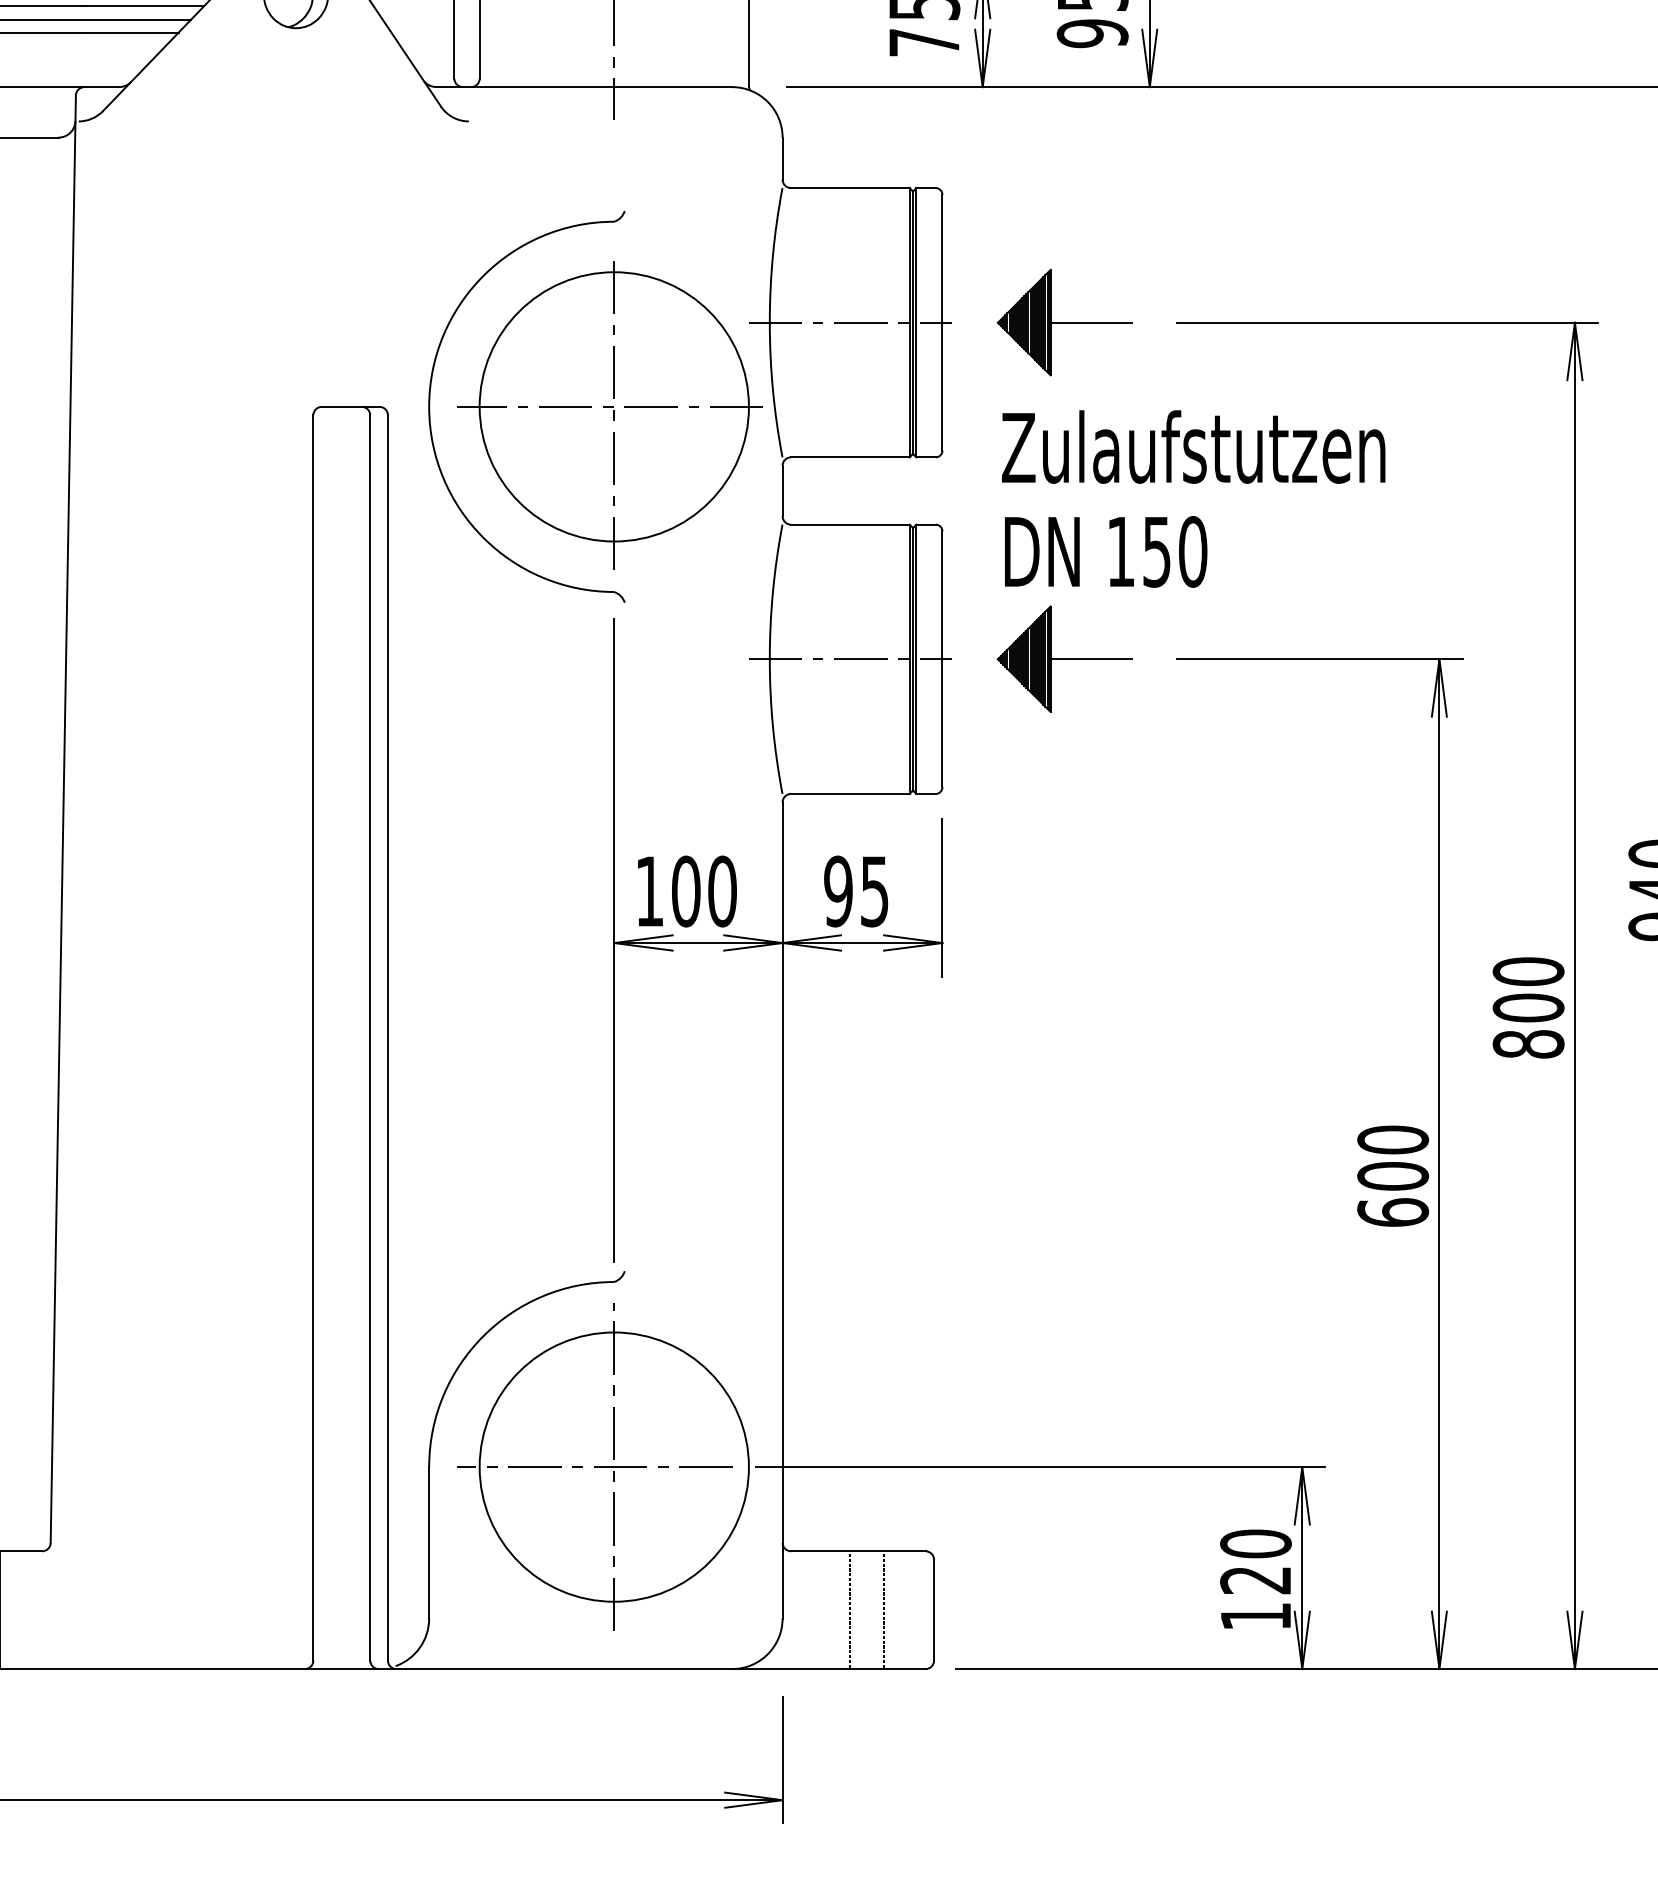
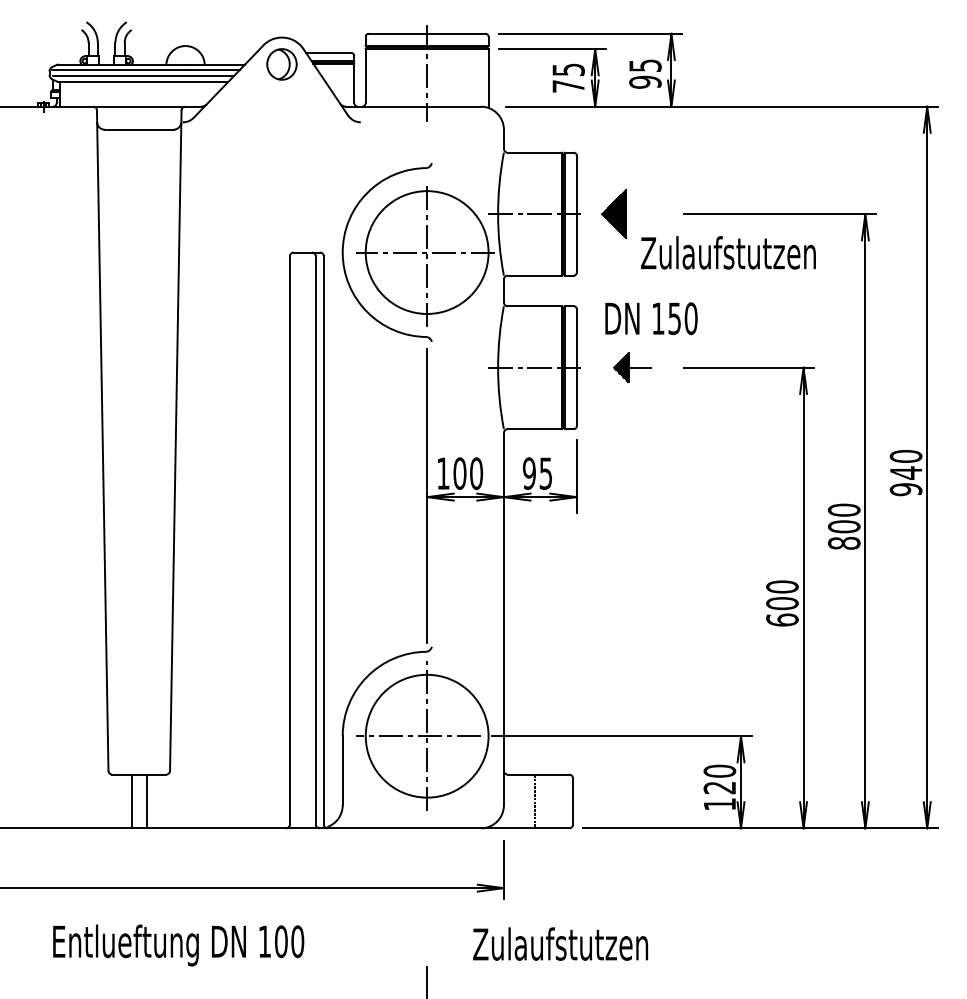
line: (1090, 323) -> (644, 214), removed
text: (1193, 446) -> (728, 252), moved
part: (1064, 658) -> (632, 367), size x0.6
line: (884, 1610) -> (550, 801), removed

